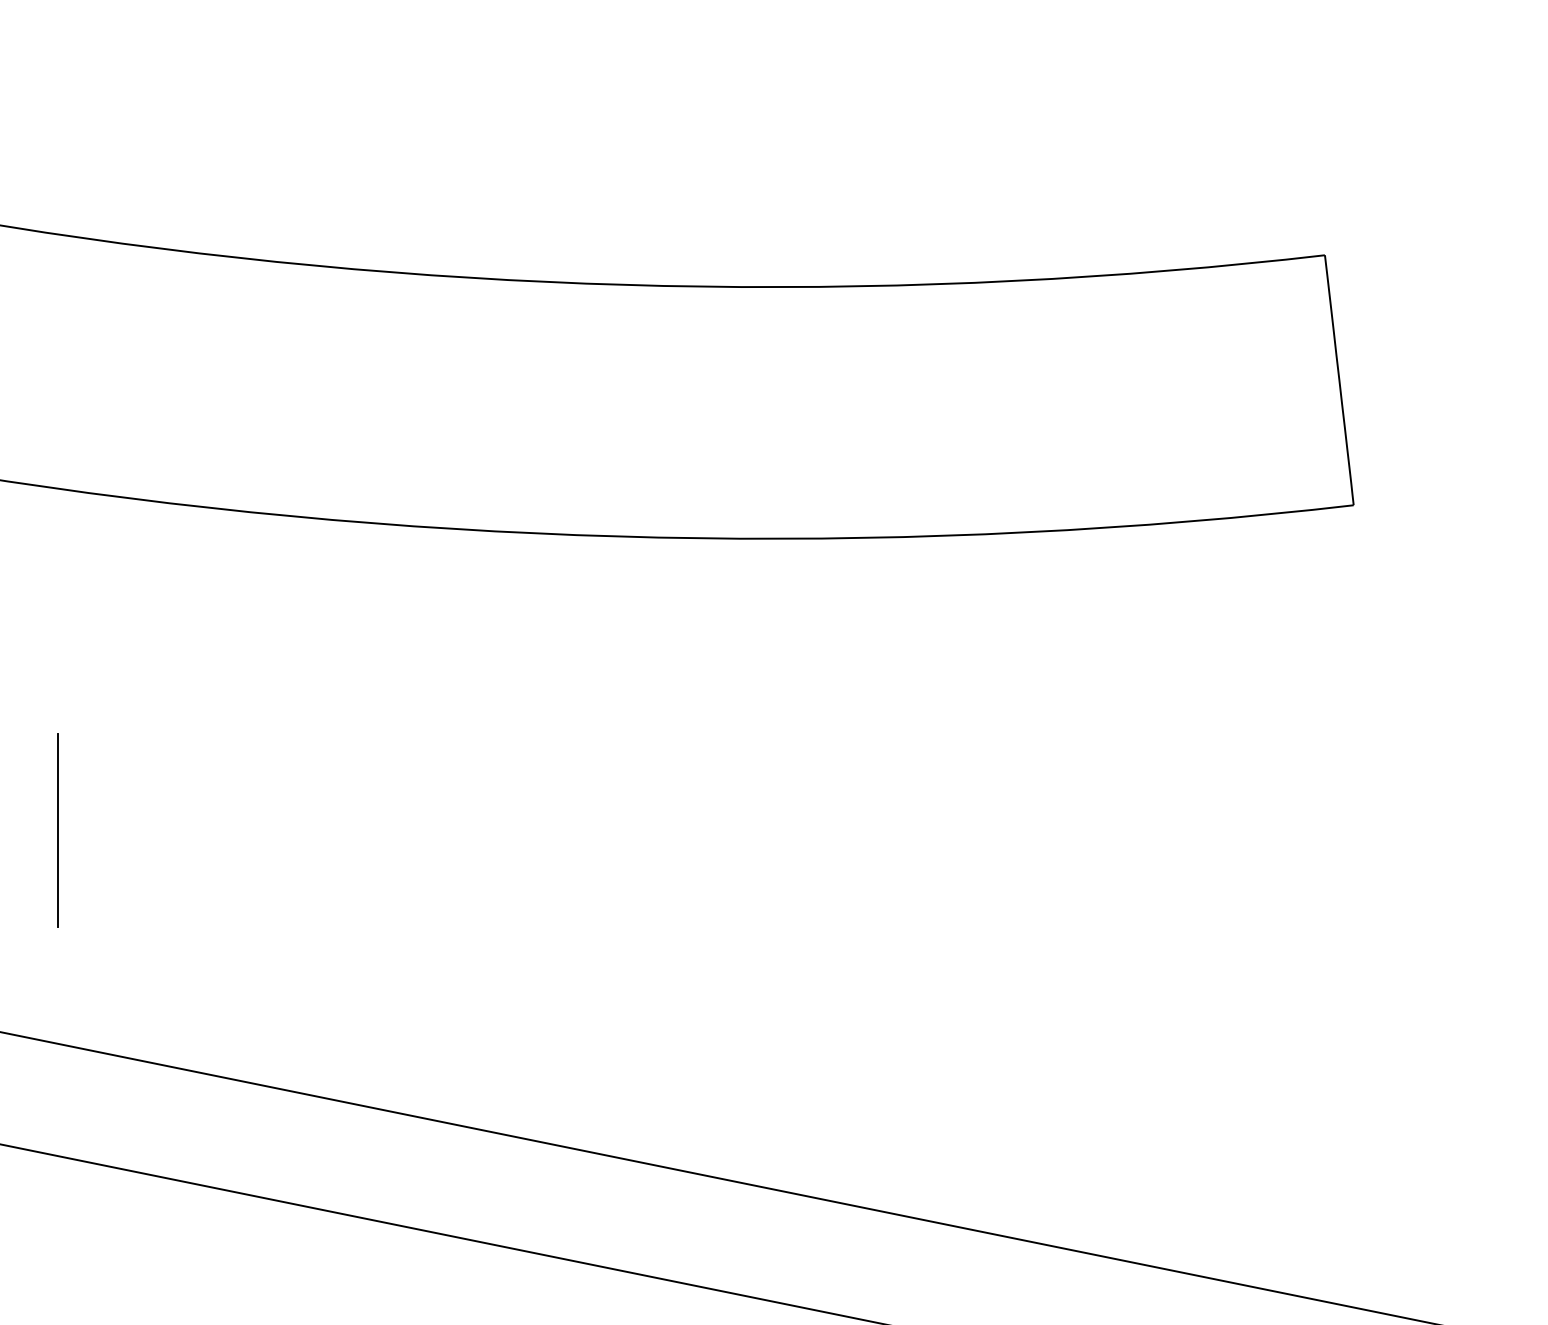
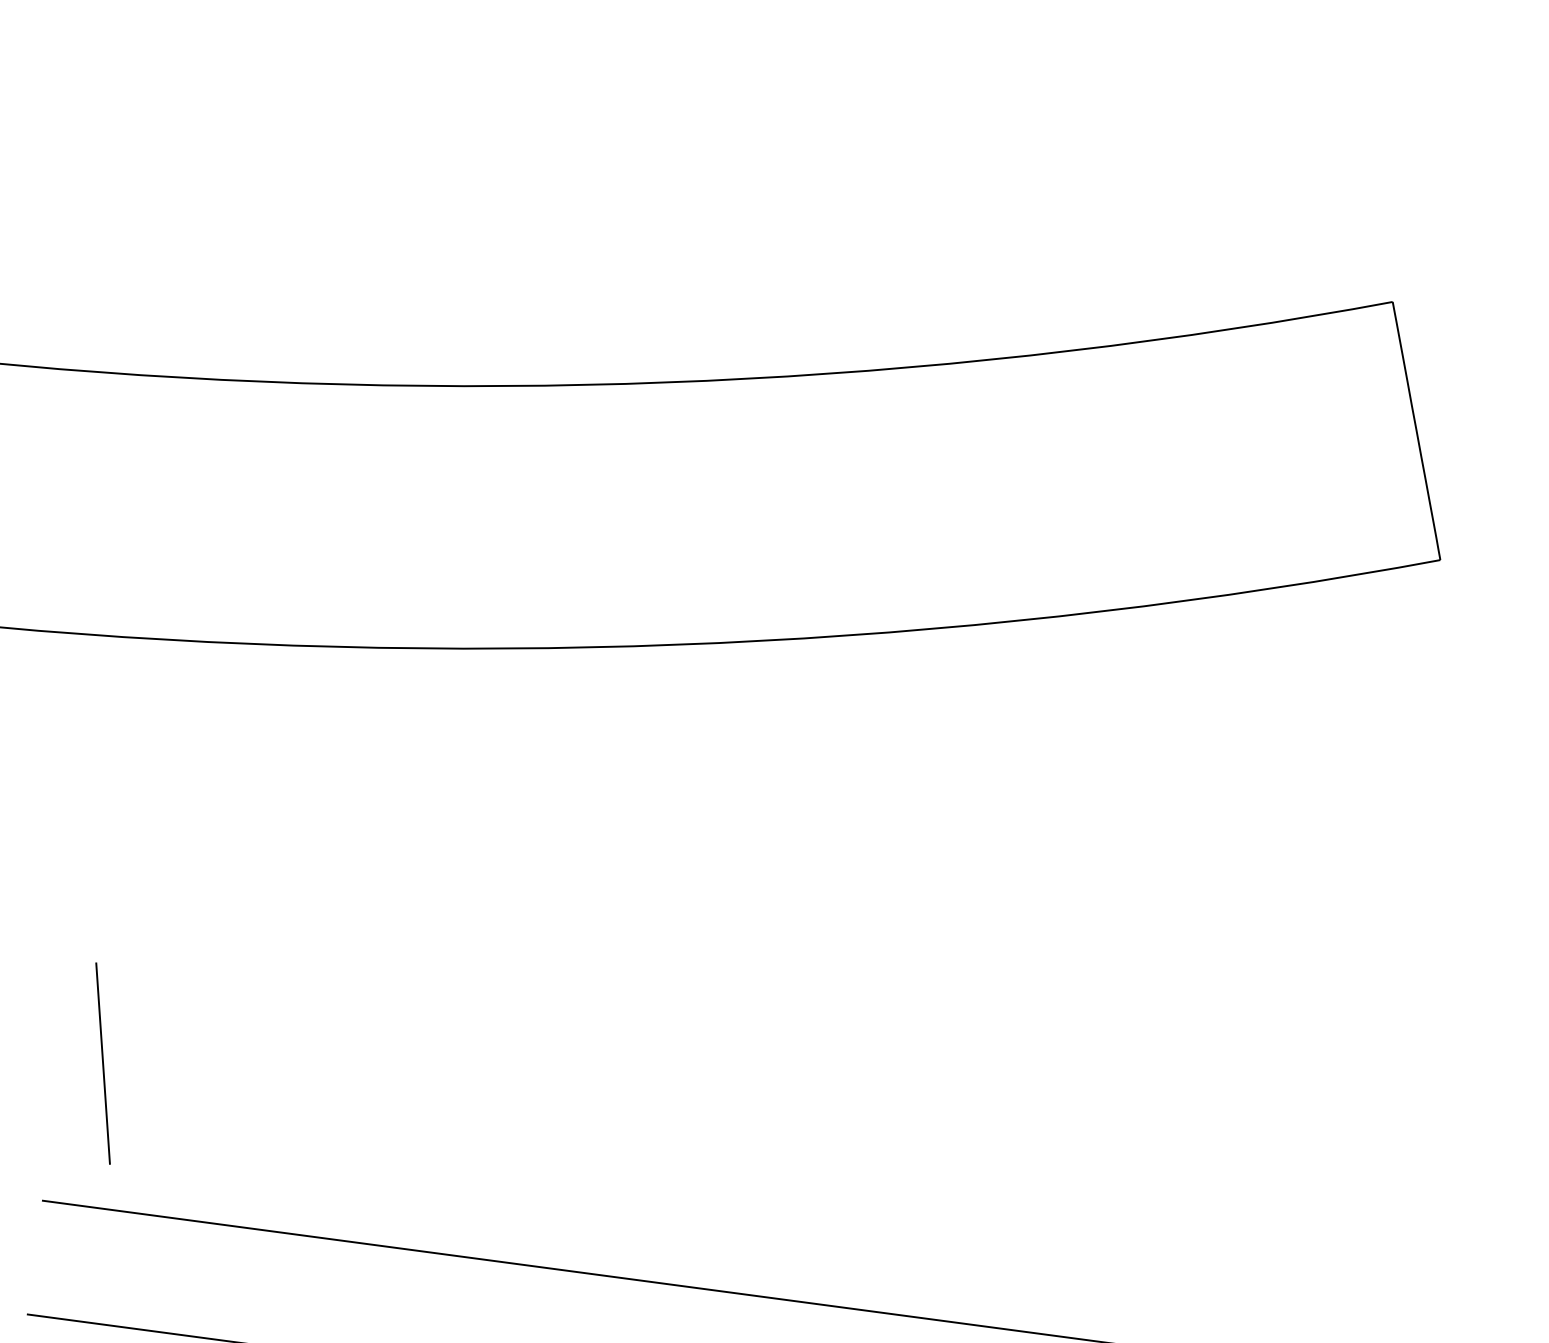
line: (57, 830) -> (102, 1063), moved

